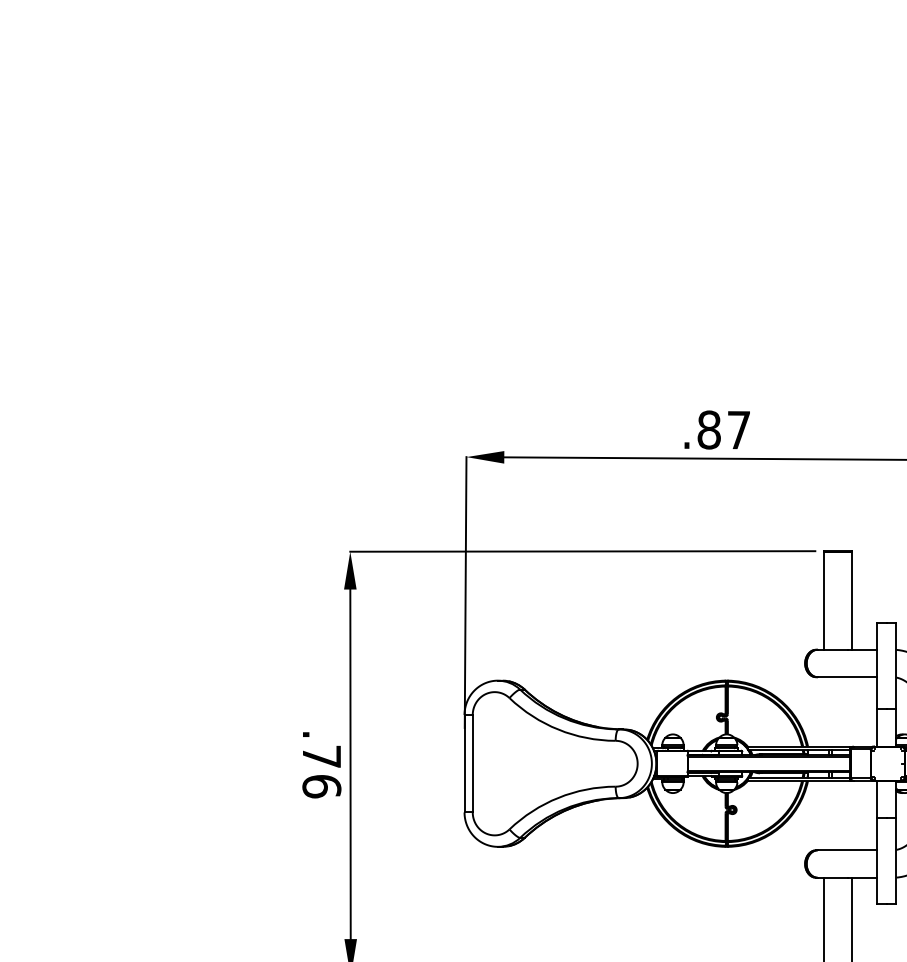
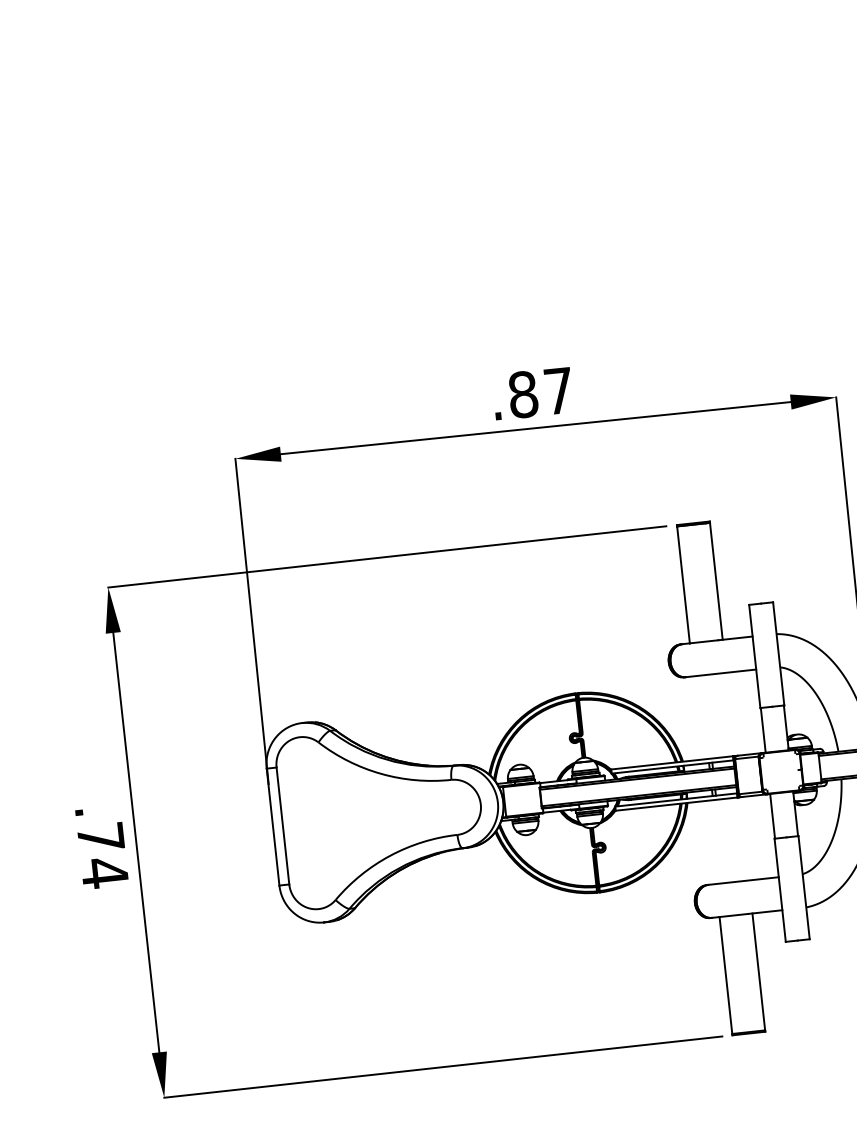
text: (321, 786) -> (104, 873), .76 -> .74

